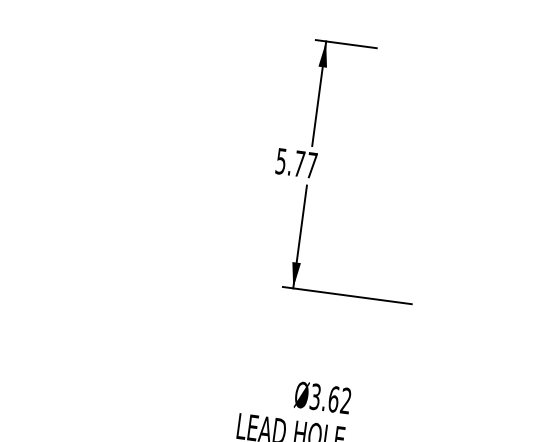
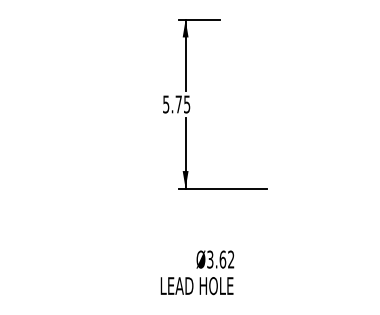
text: (312, 165) -> (187, 104), 5.77 -> 5.75

